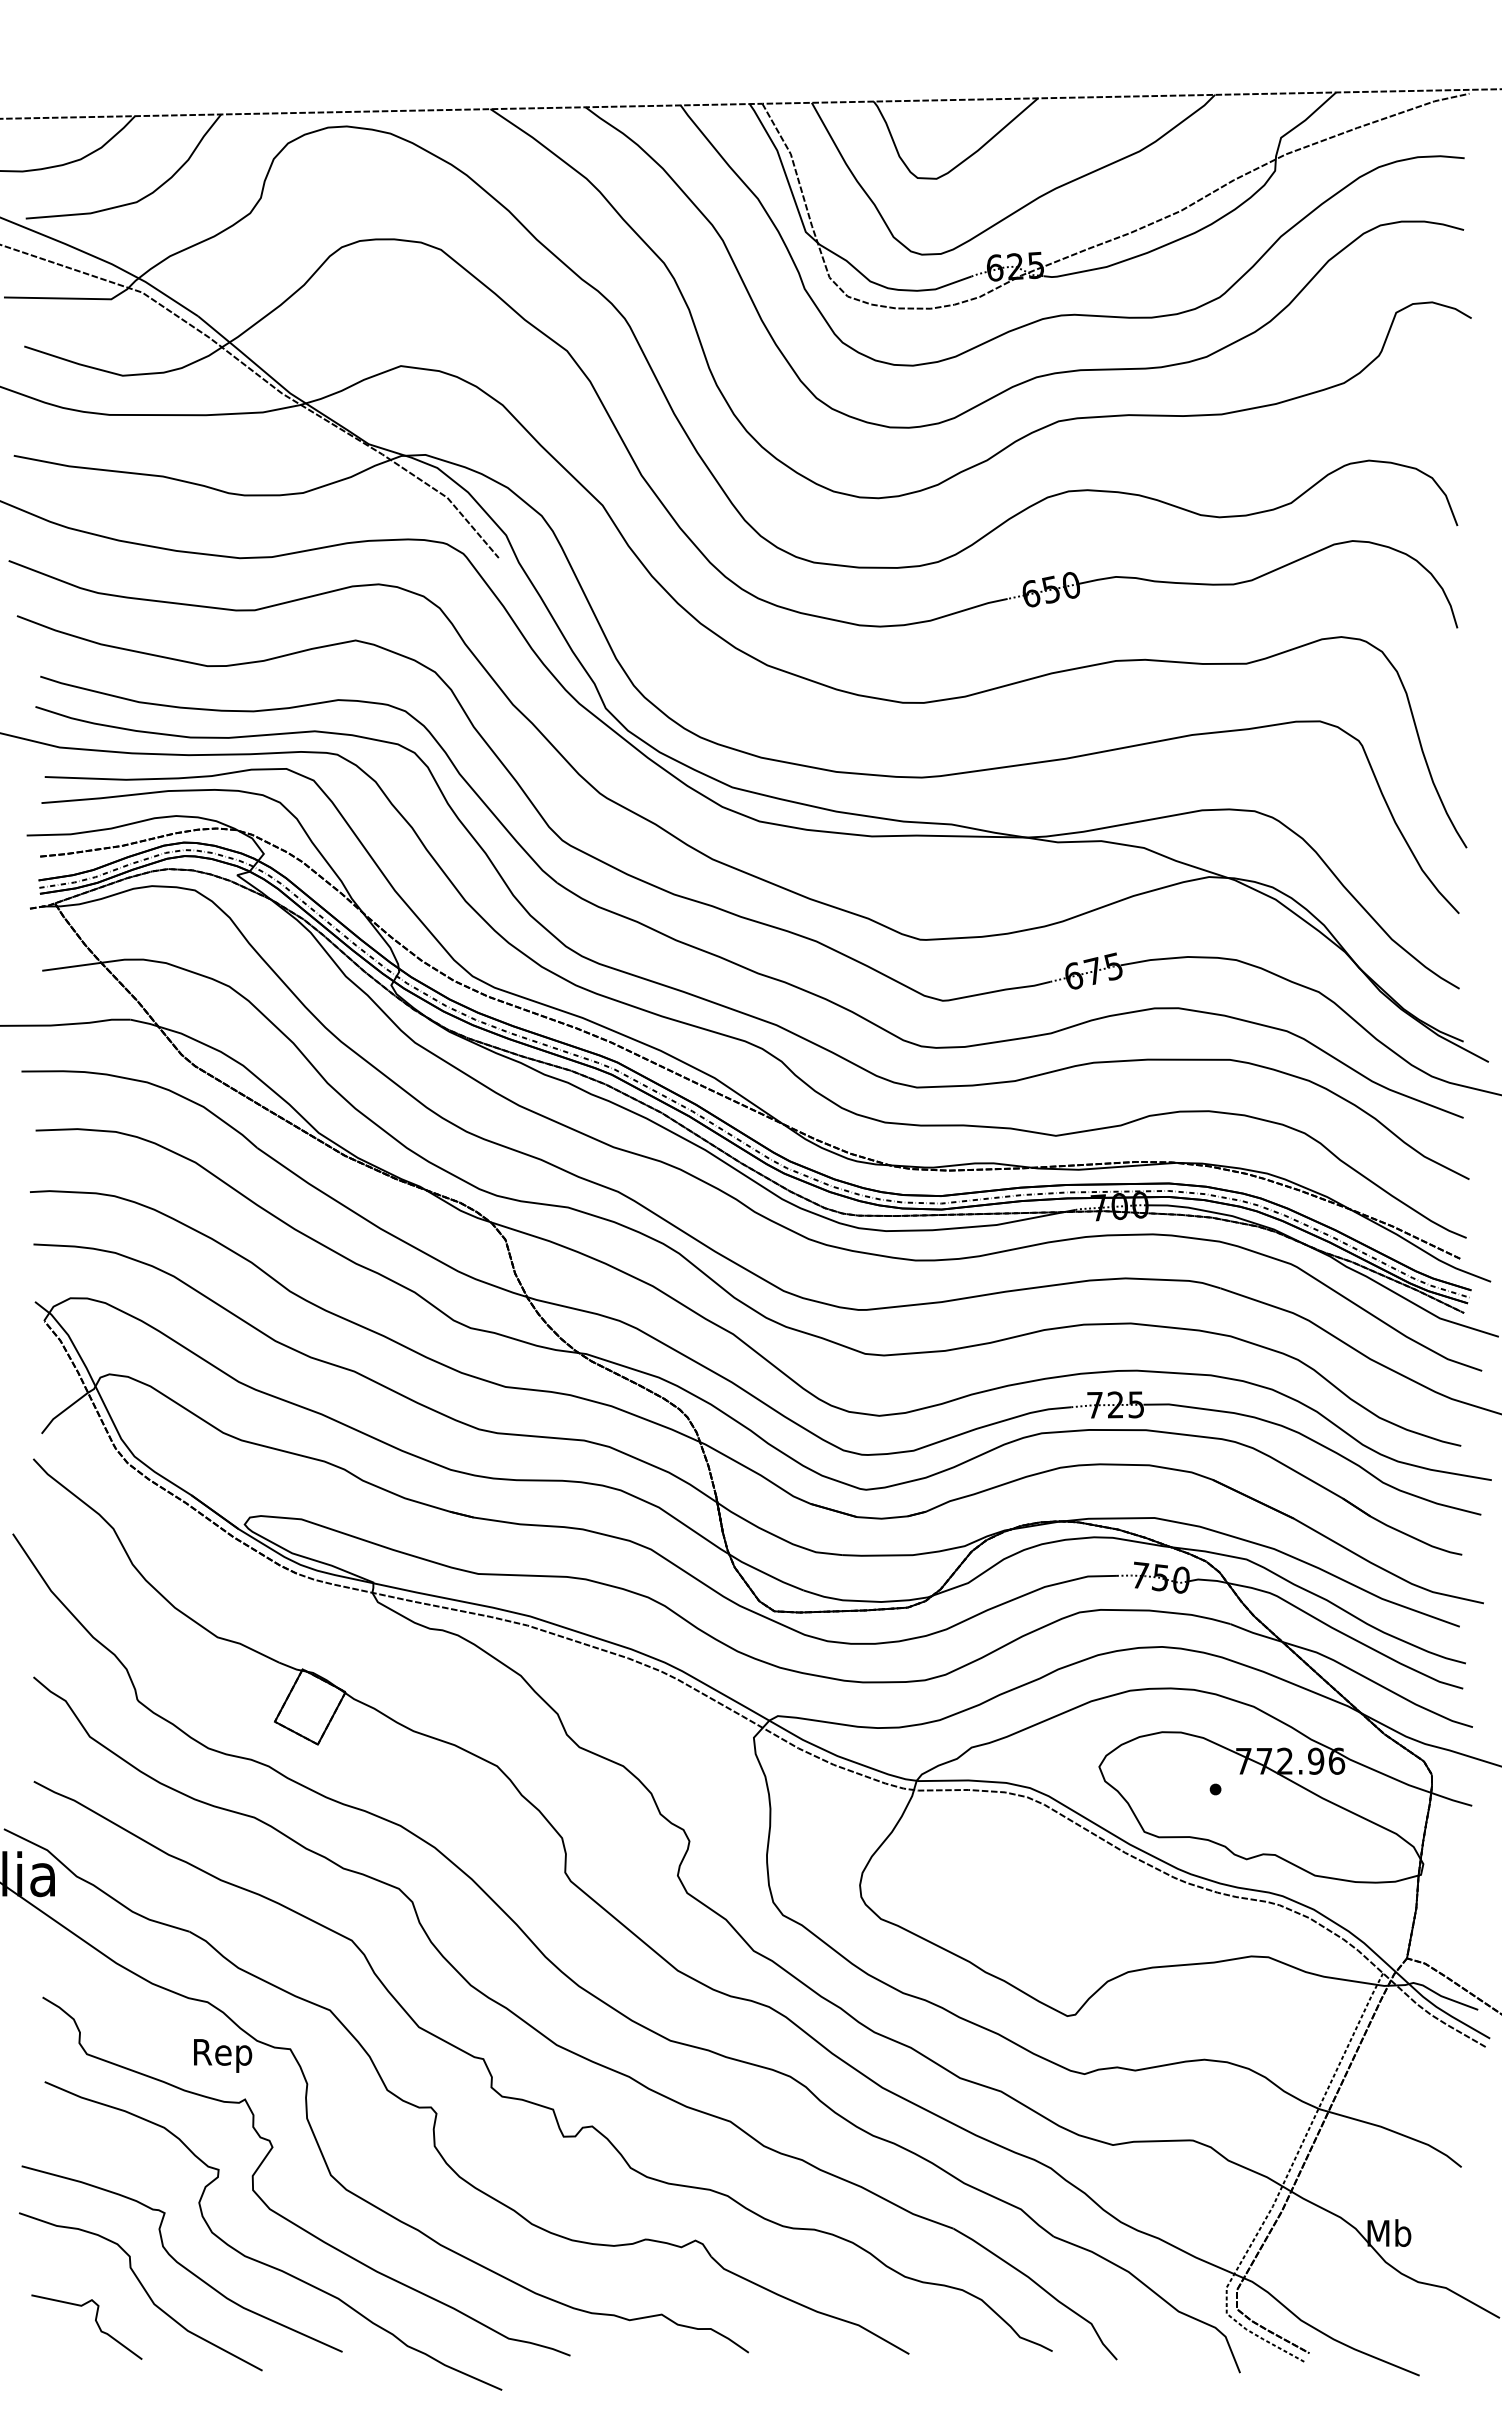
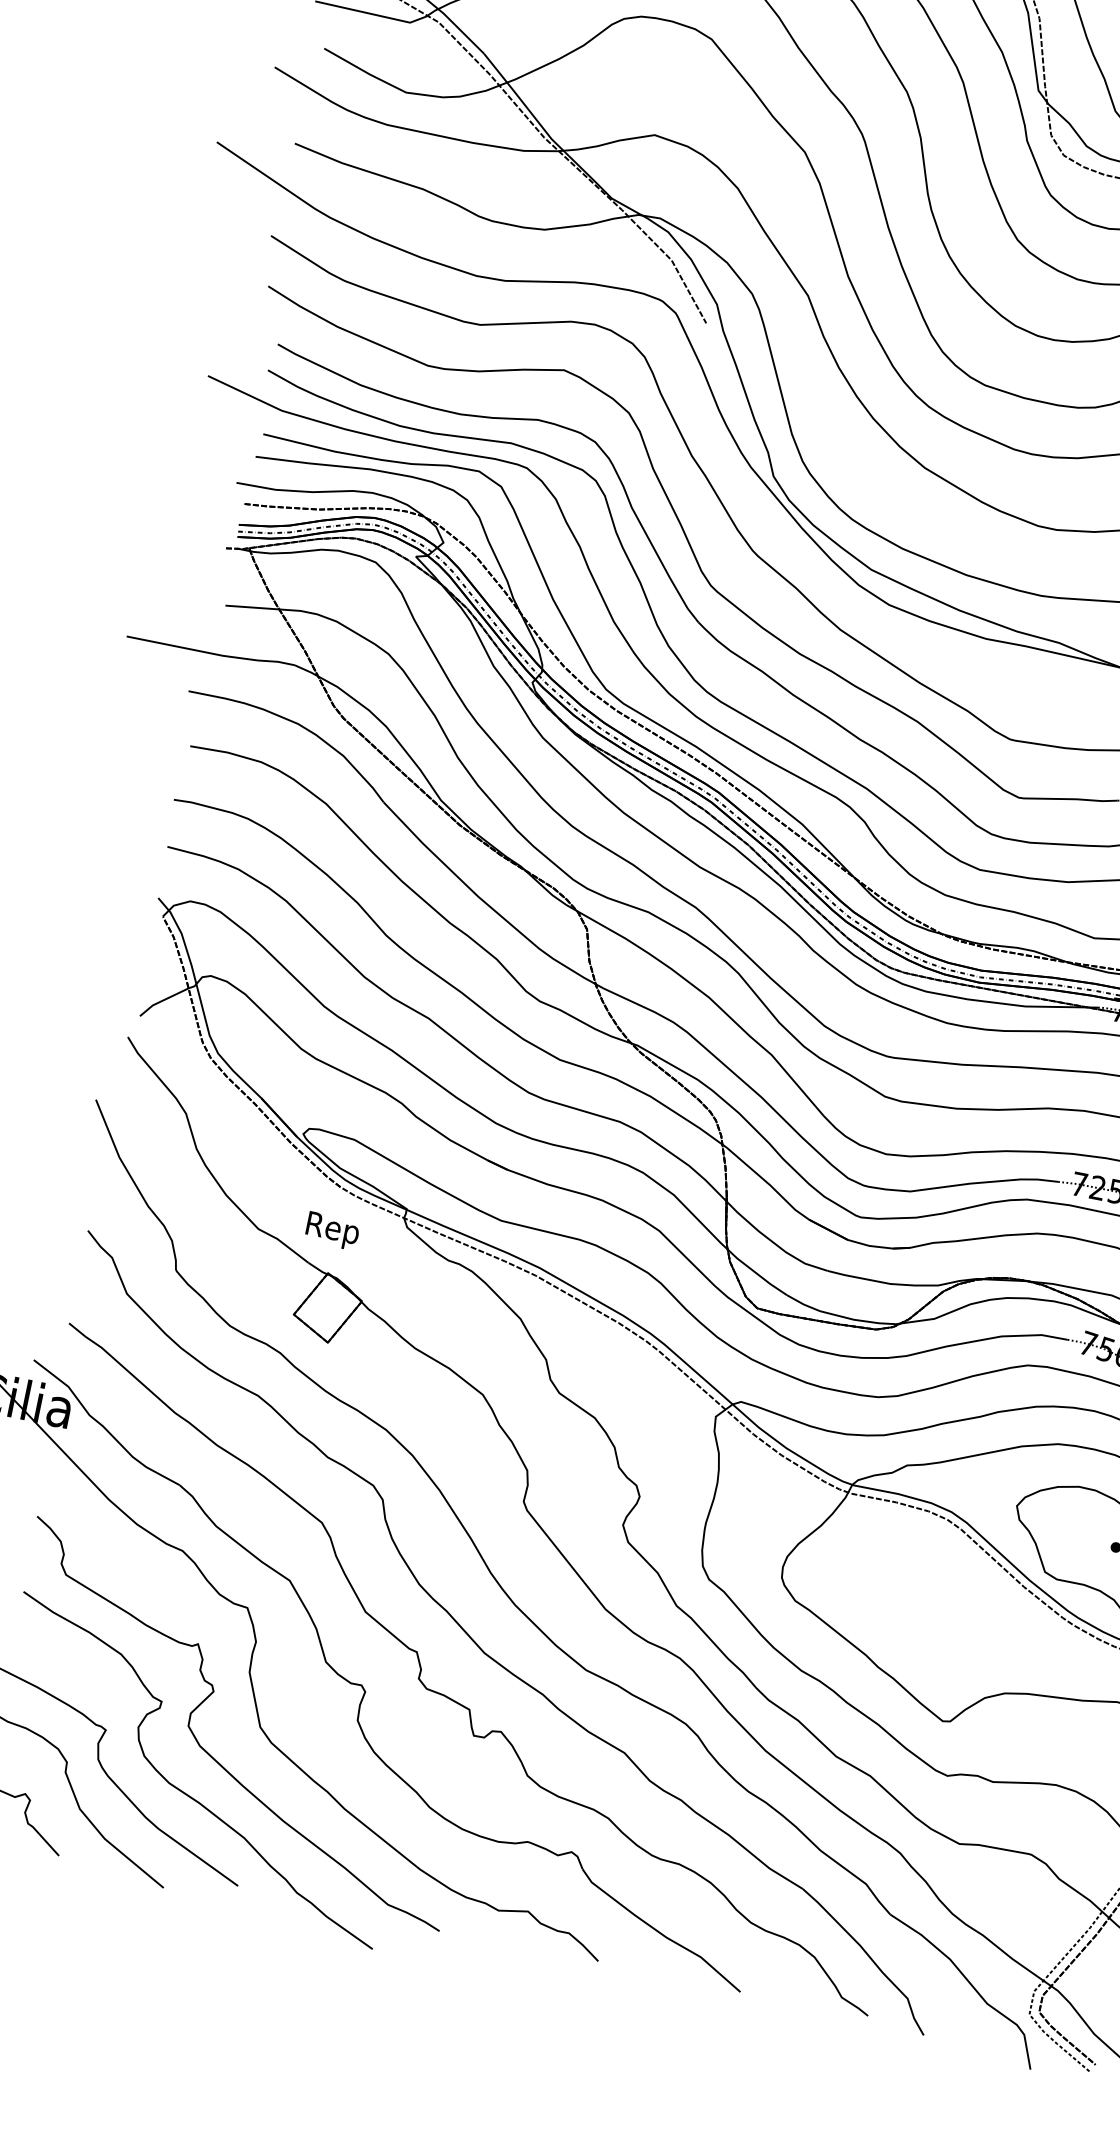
text: (223, 2055) -> (333, 1230), moved

